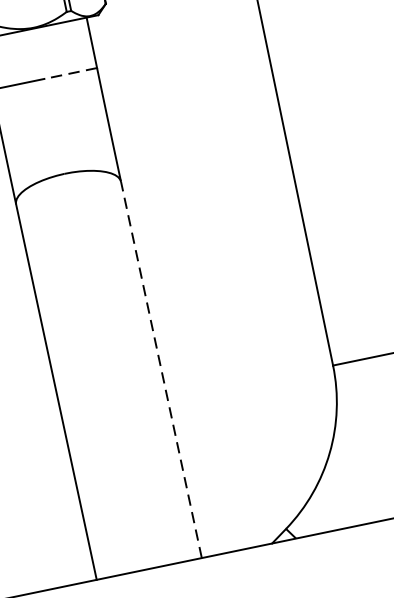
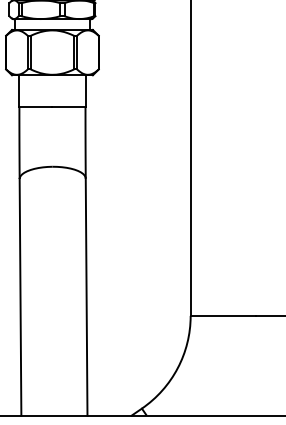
line: (70, 74) -> (68, 107), dashed -> solid
line: (161, 370) -> (86, 297), dashed -> solid

